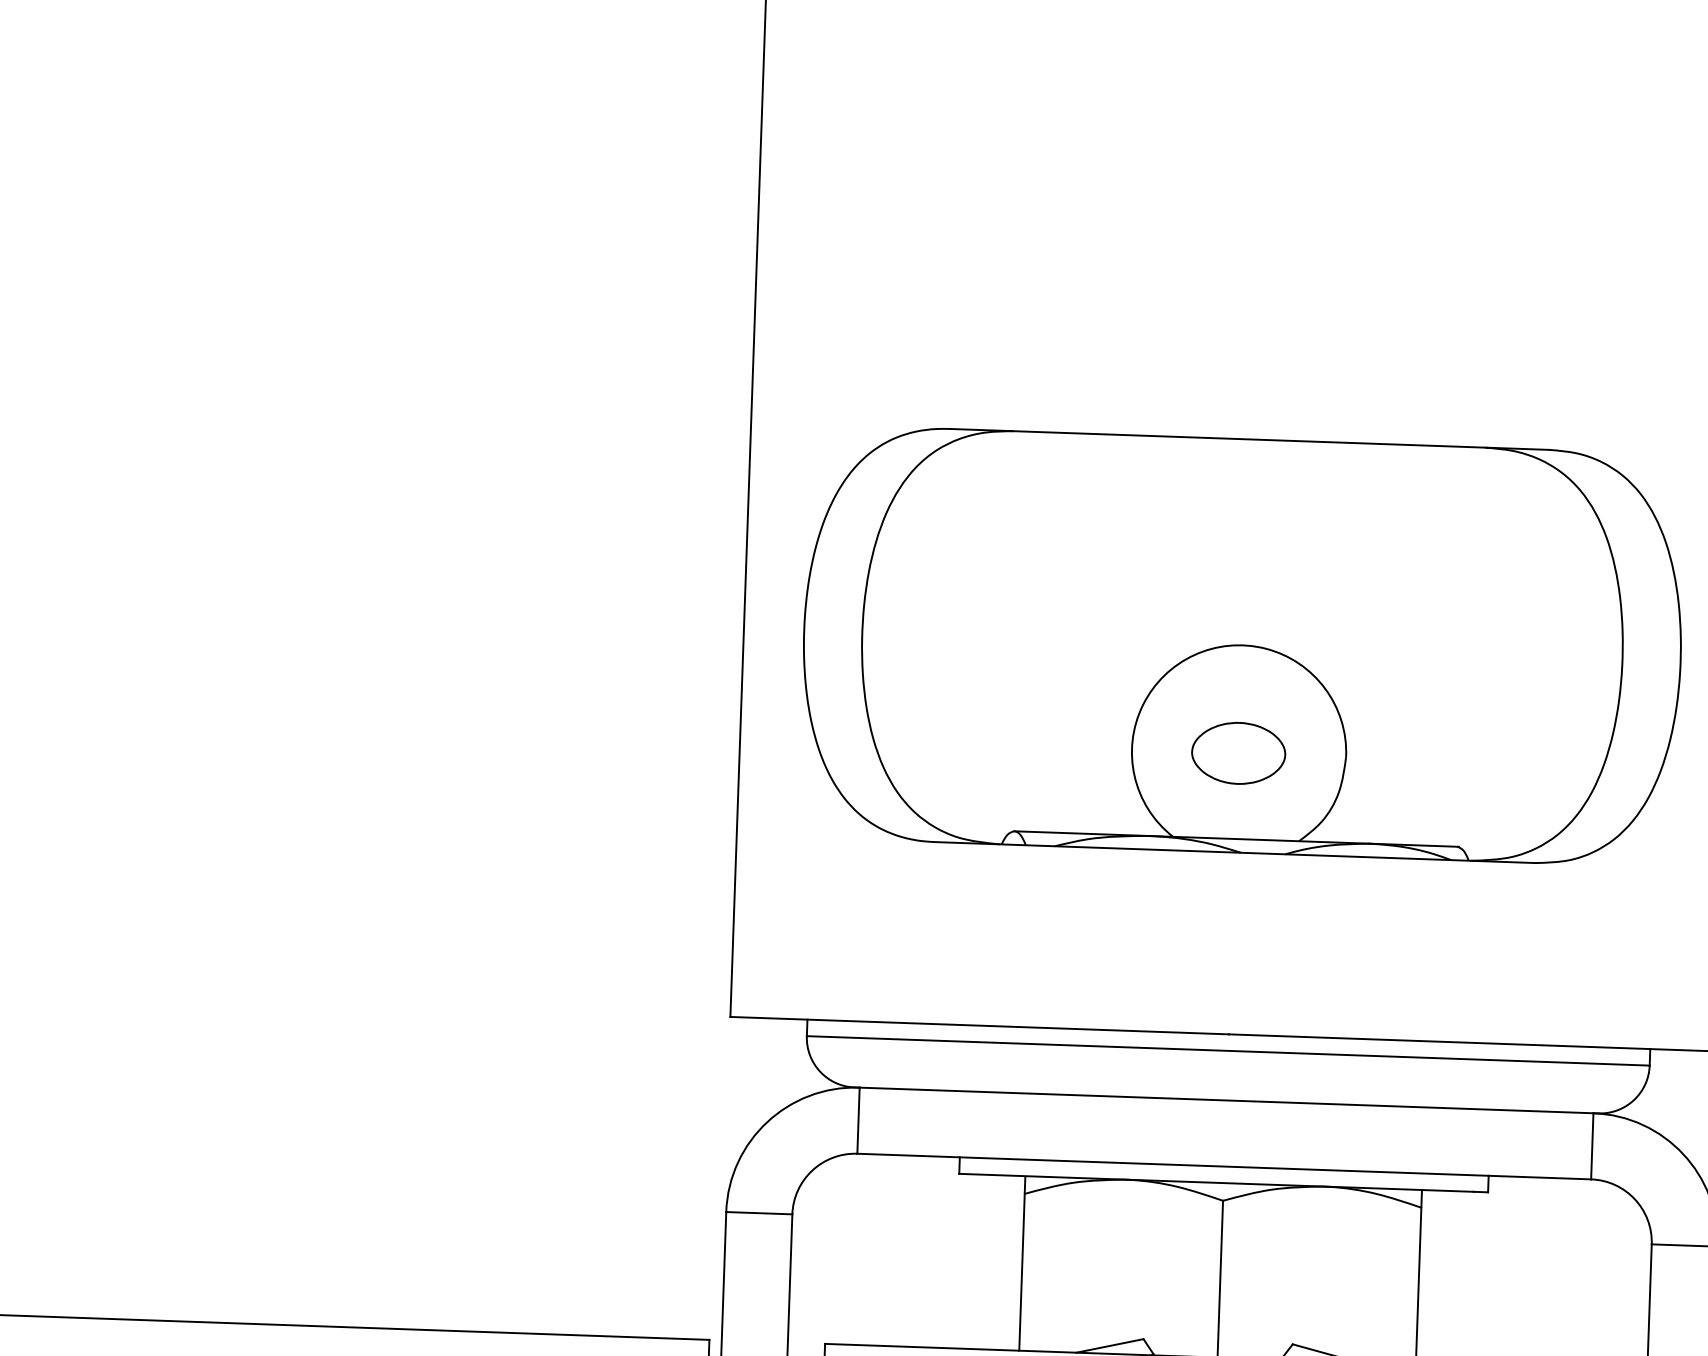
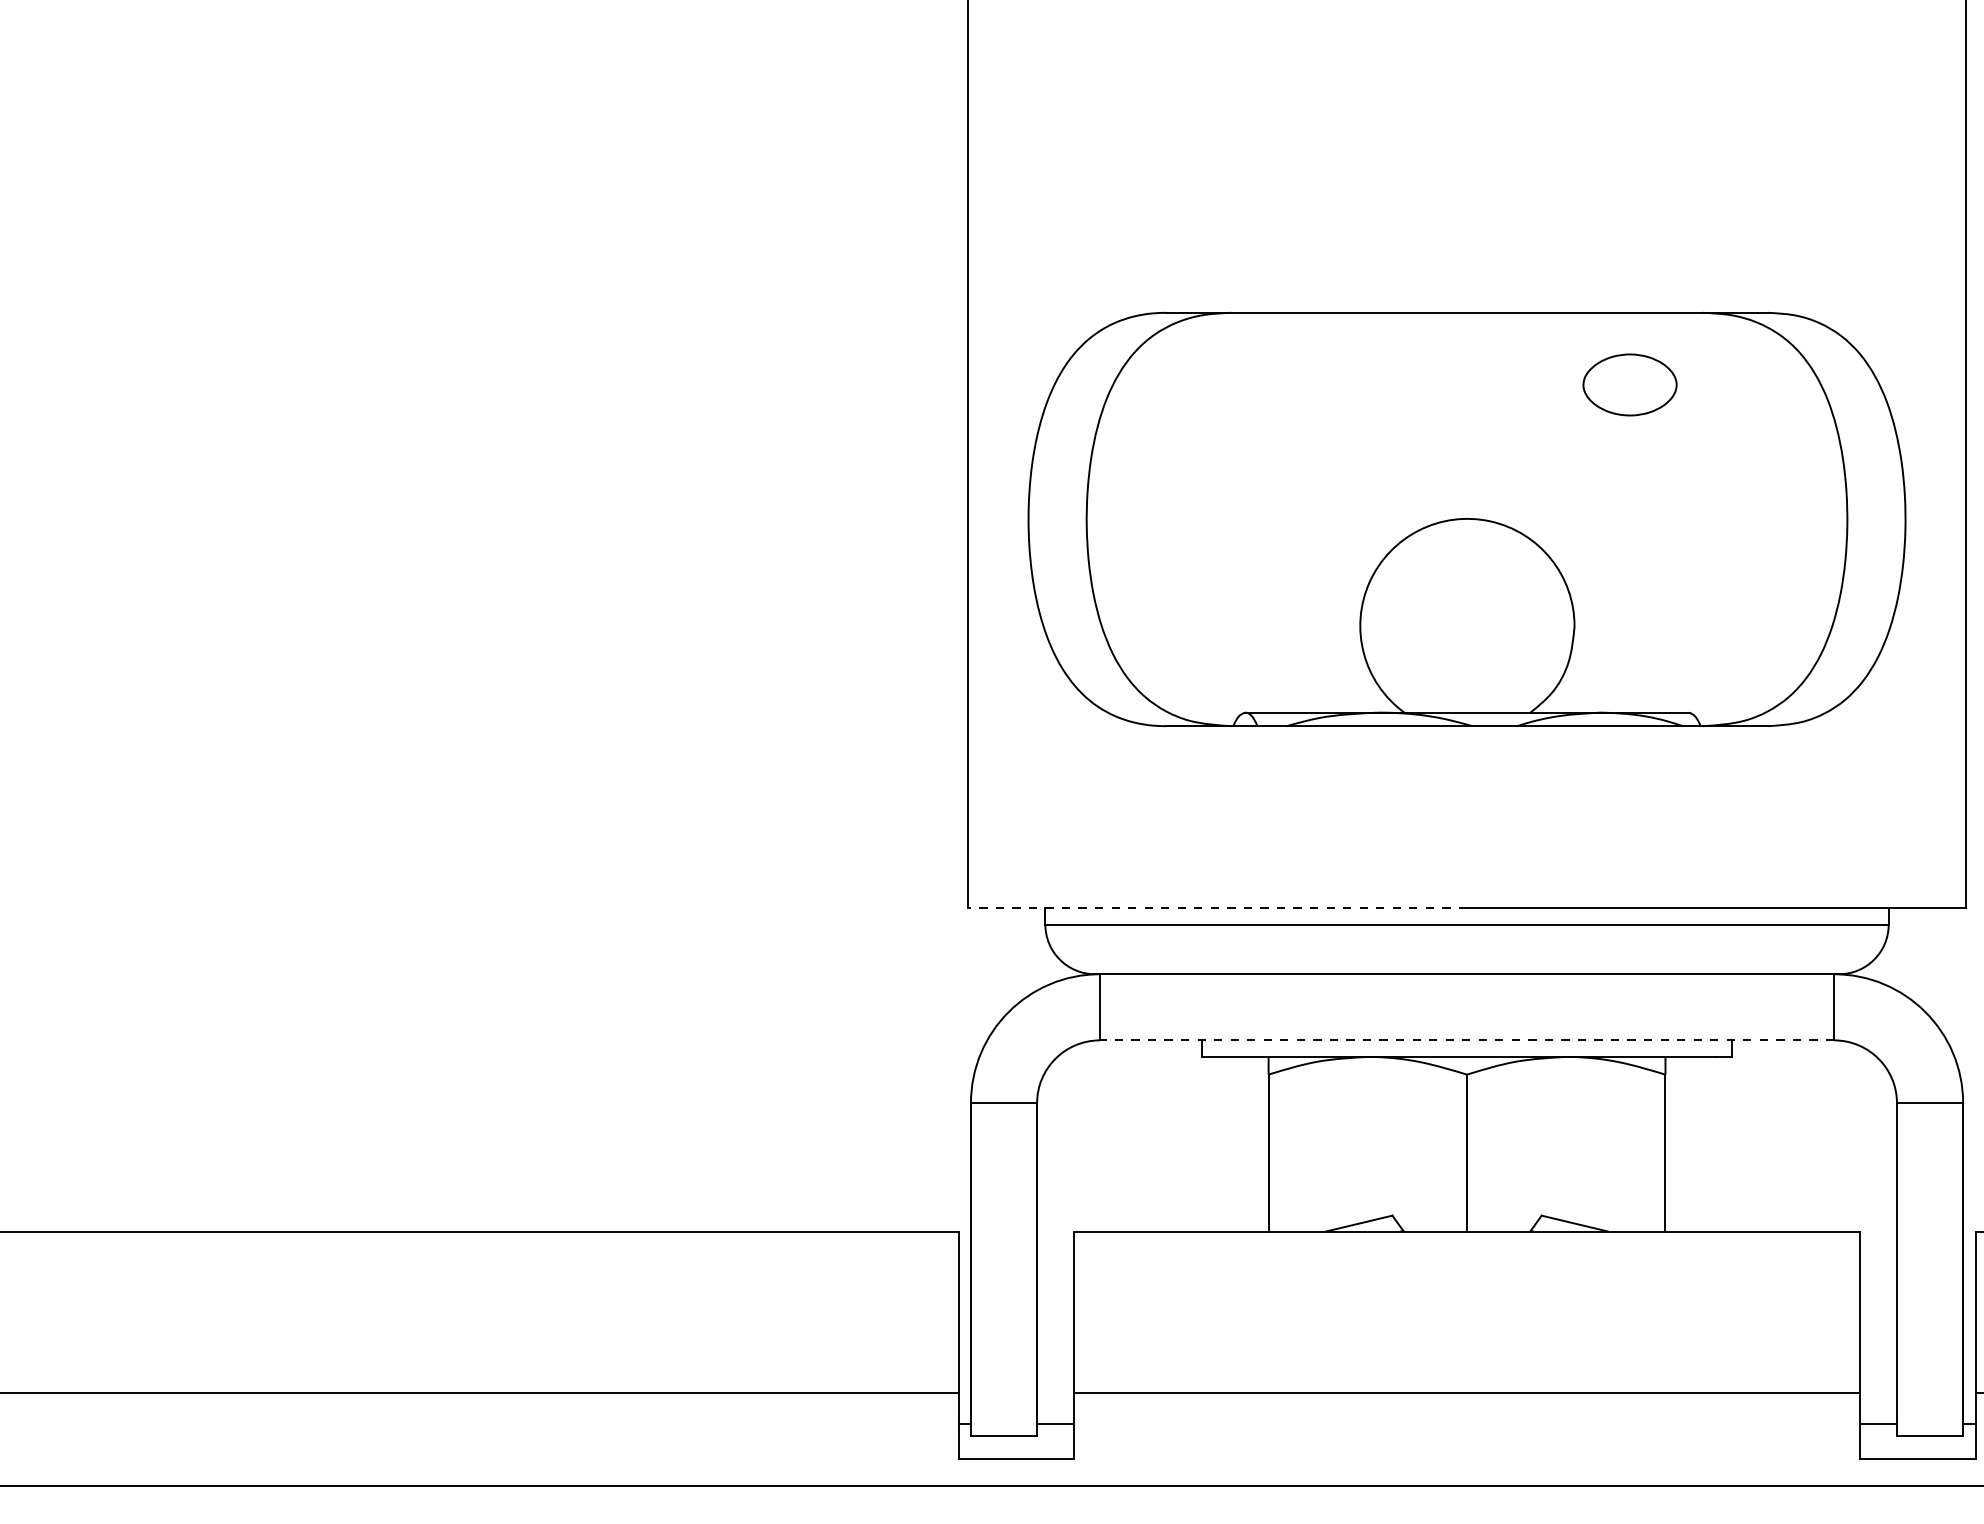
part: (1238, 752) -> (1629, 384), moved
line: (979, 1026) -> (1217, 908), solid -> dashed
line: (1223, 1166) -> (1466, 1040), solid -> dashed

